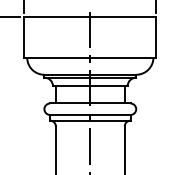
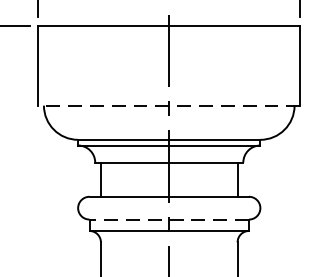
line: (89, 57) -> (167, 105), solid -> dashed
line: (89, 114) -> (167, 218), solid -> dashed

